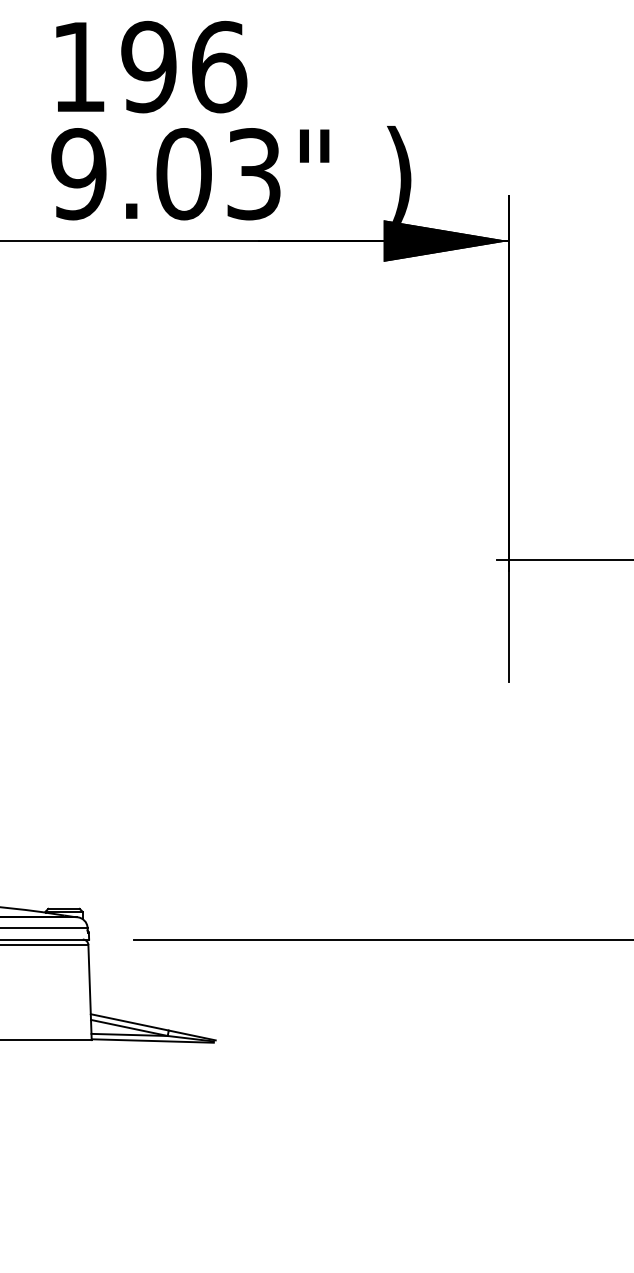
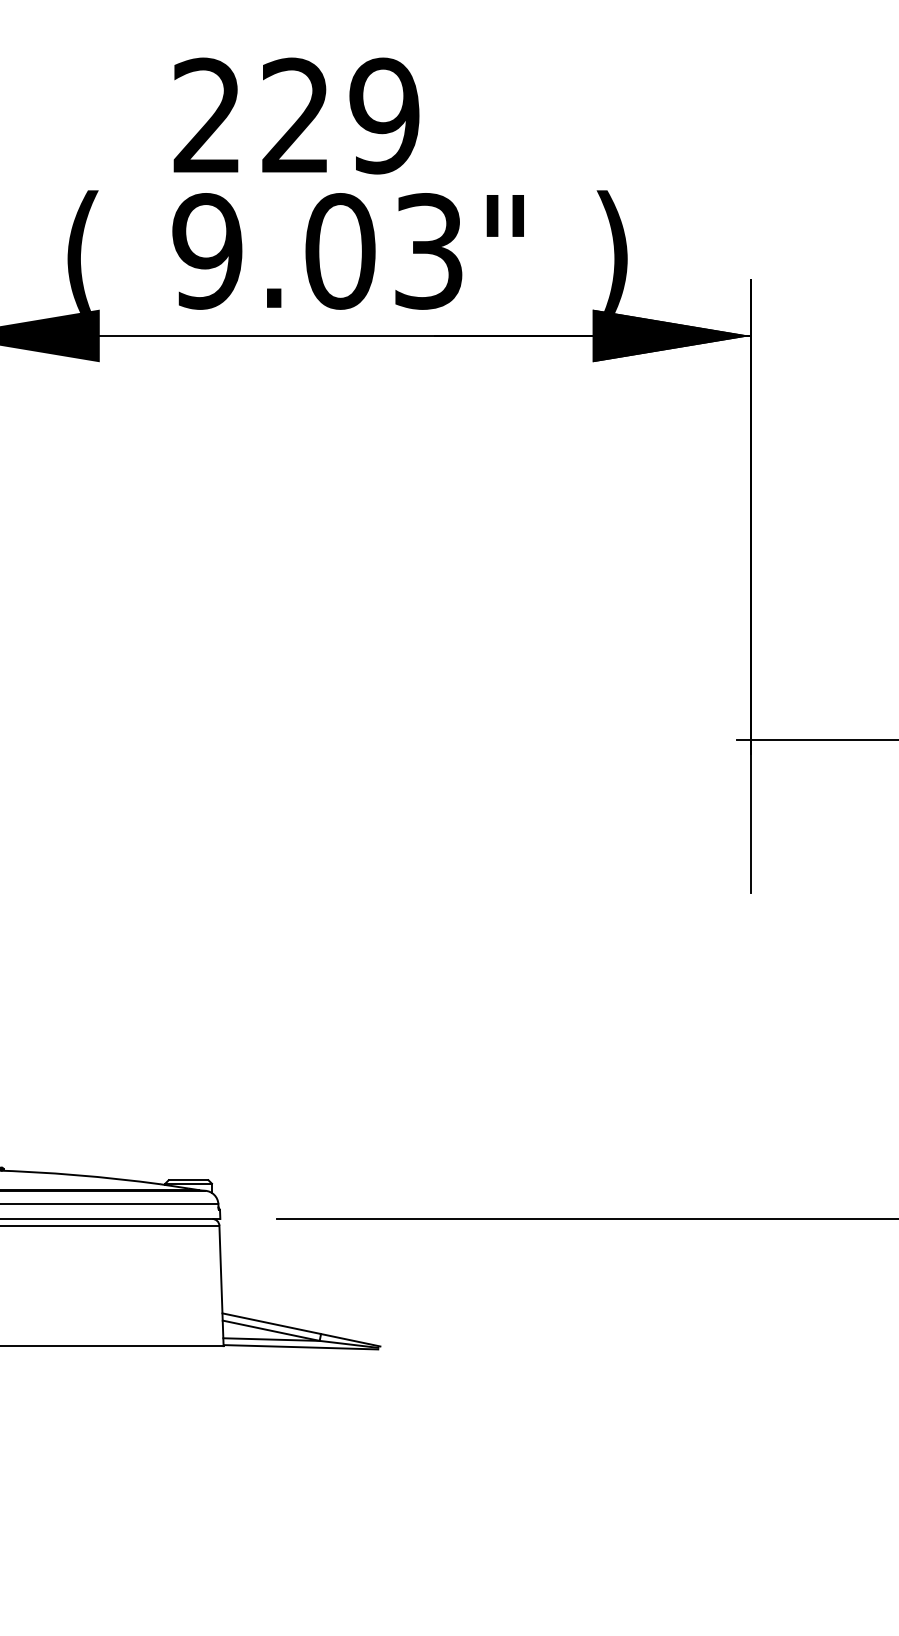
text: (149, 66) -> (296, 115), 196 -> 229

